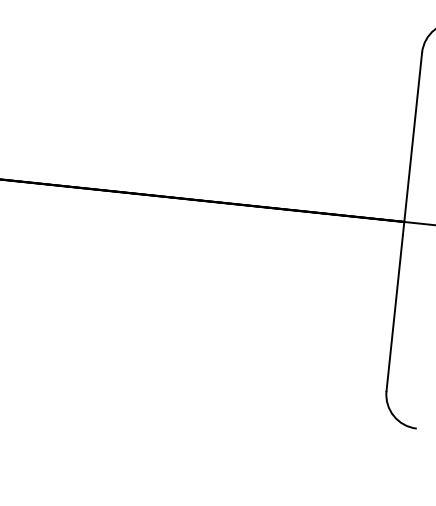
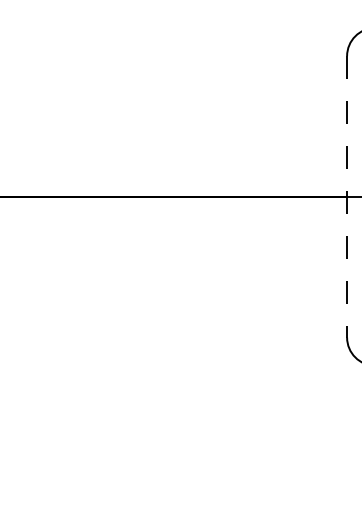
line: (404, 221) -> (347, 196), solid -> dashed

